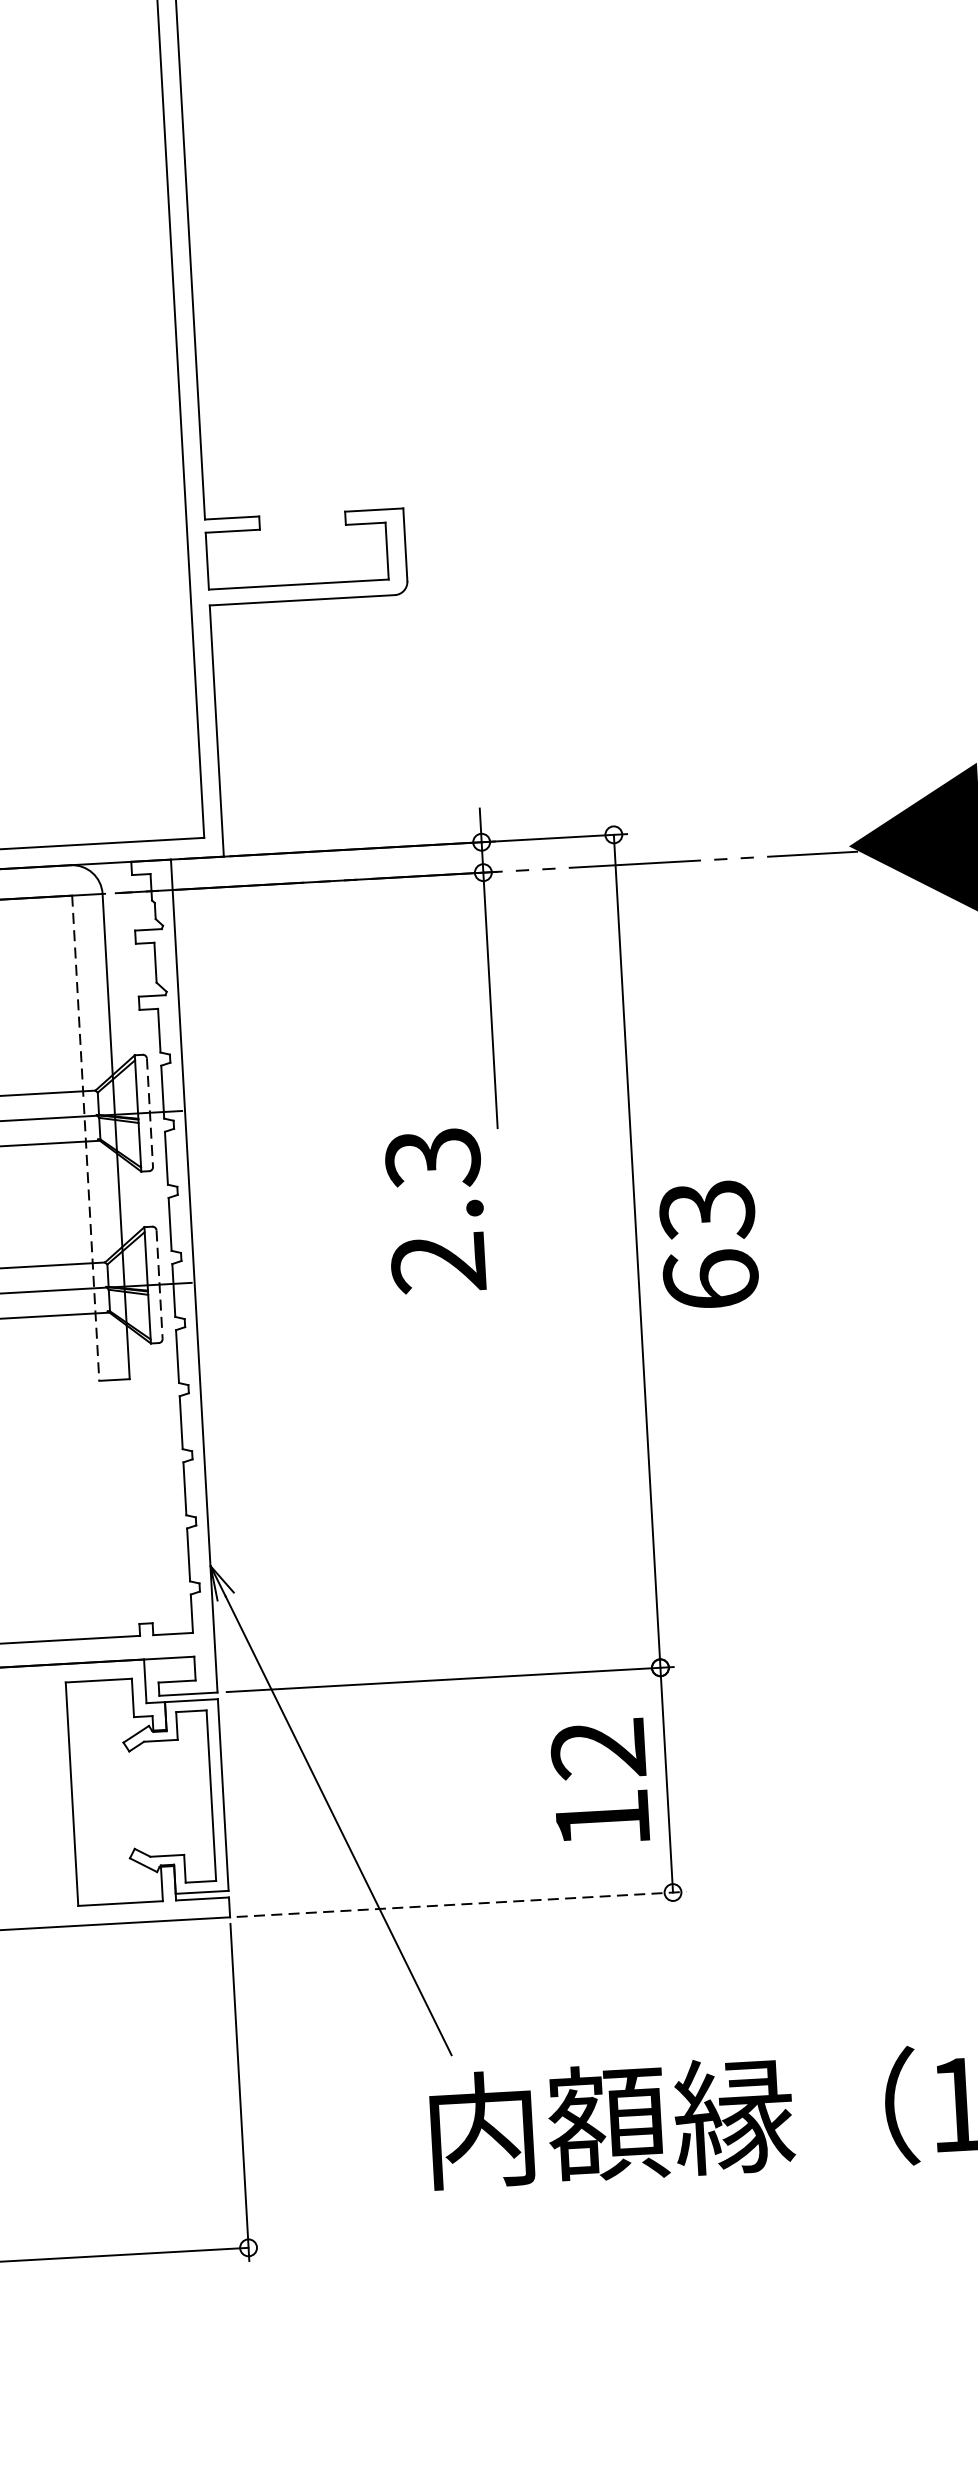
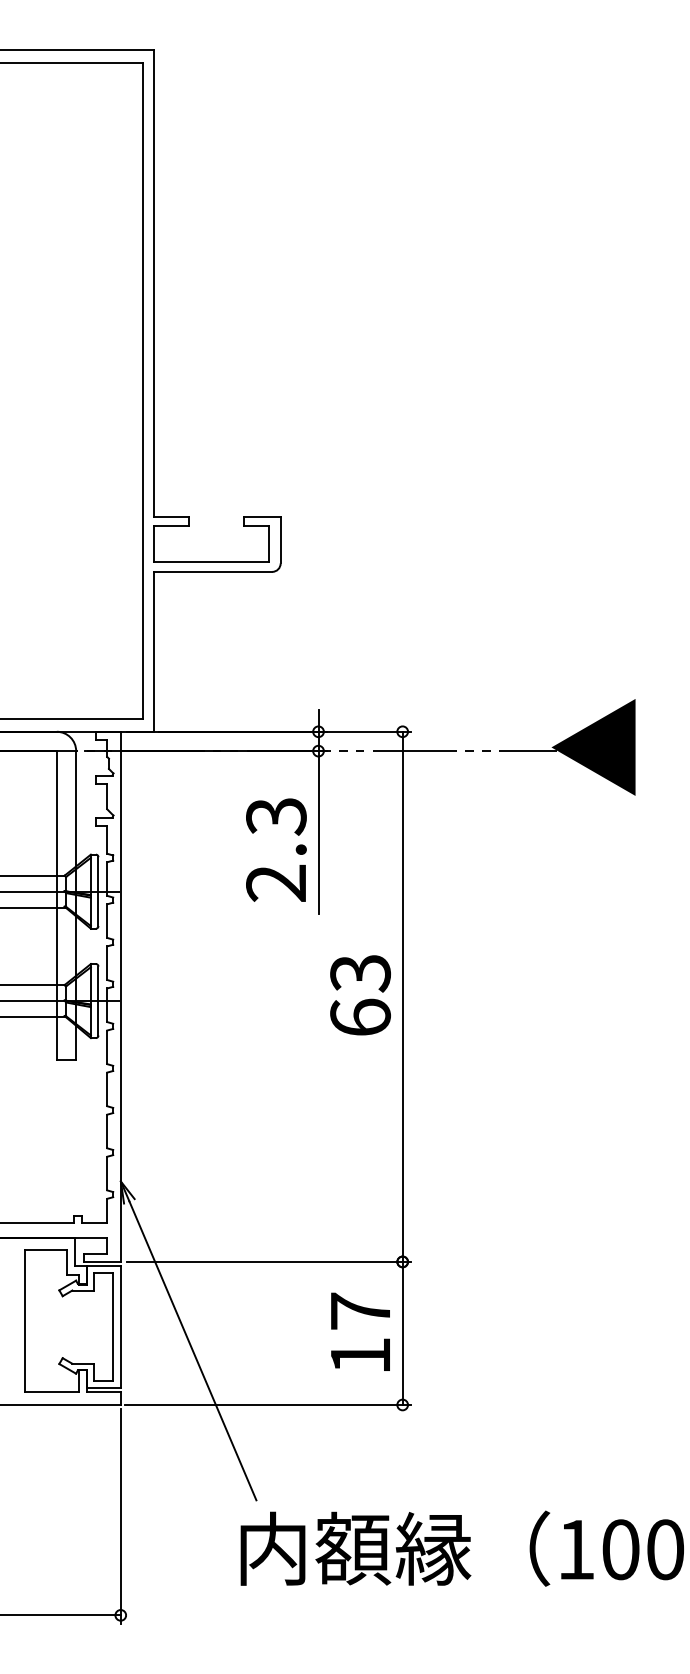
line: (149, 1112) -> (98, 891), dashed -> solid
line: (85, 1139) -> (56, 906), dashed -> solid
text: (435, 1209) -> (276, 849), moved
text: (709, 1245) -> (360, 995), moved
line: (159, 1285) -> (98, 1001), dashed -> solid
text: (596, 1749) -> (359, 1311), 12 -> 17
line: (462, 1903) -> (268, 1404), dashed -> solid

